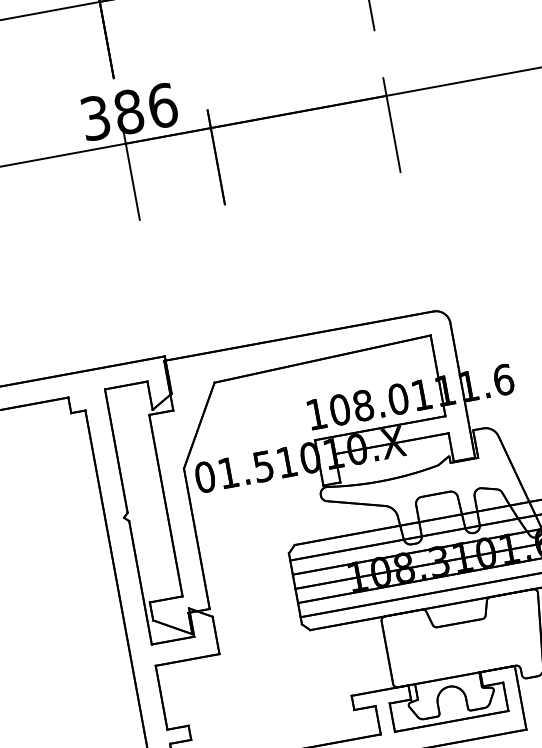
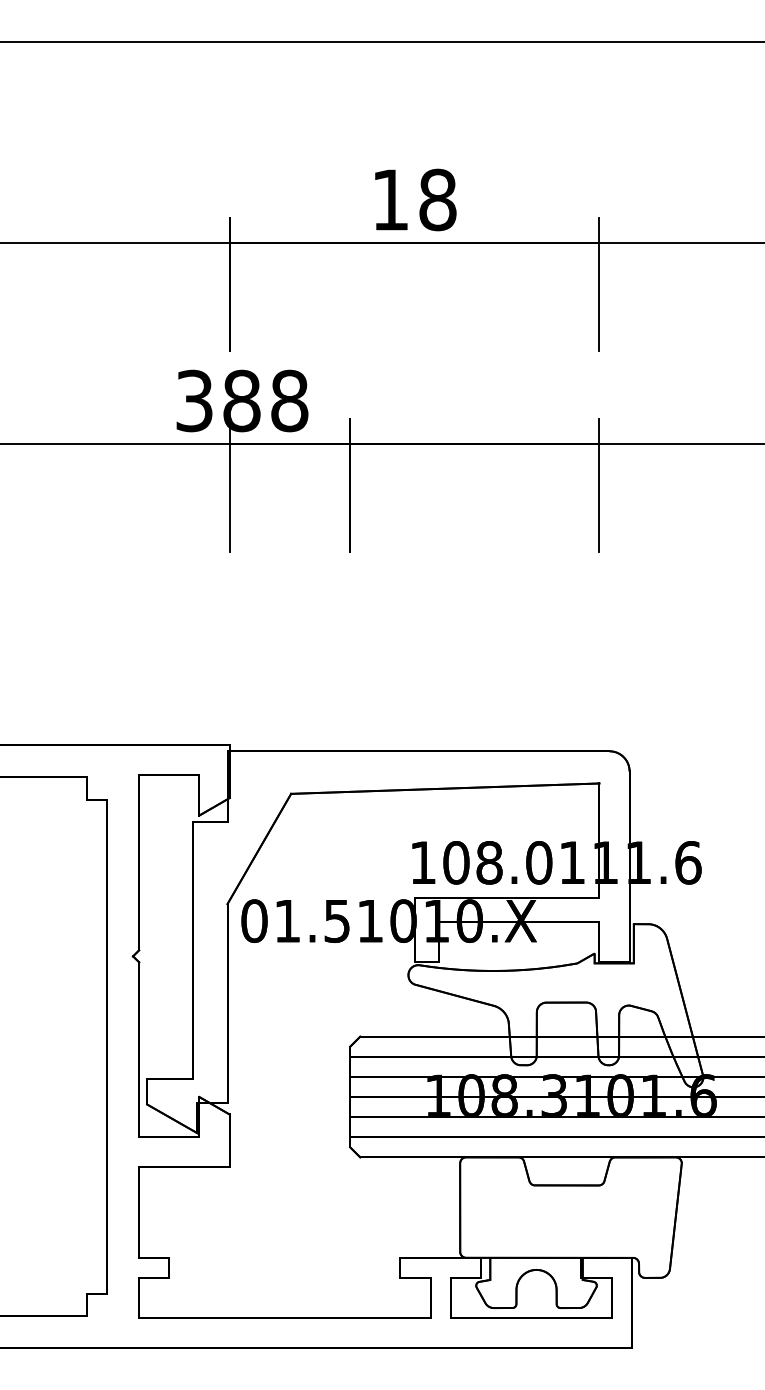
text: (162, 105) -> (289, 400), 6 -> 8

